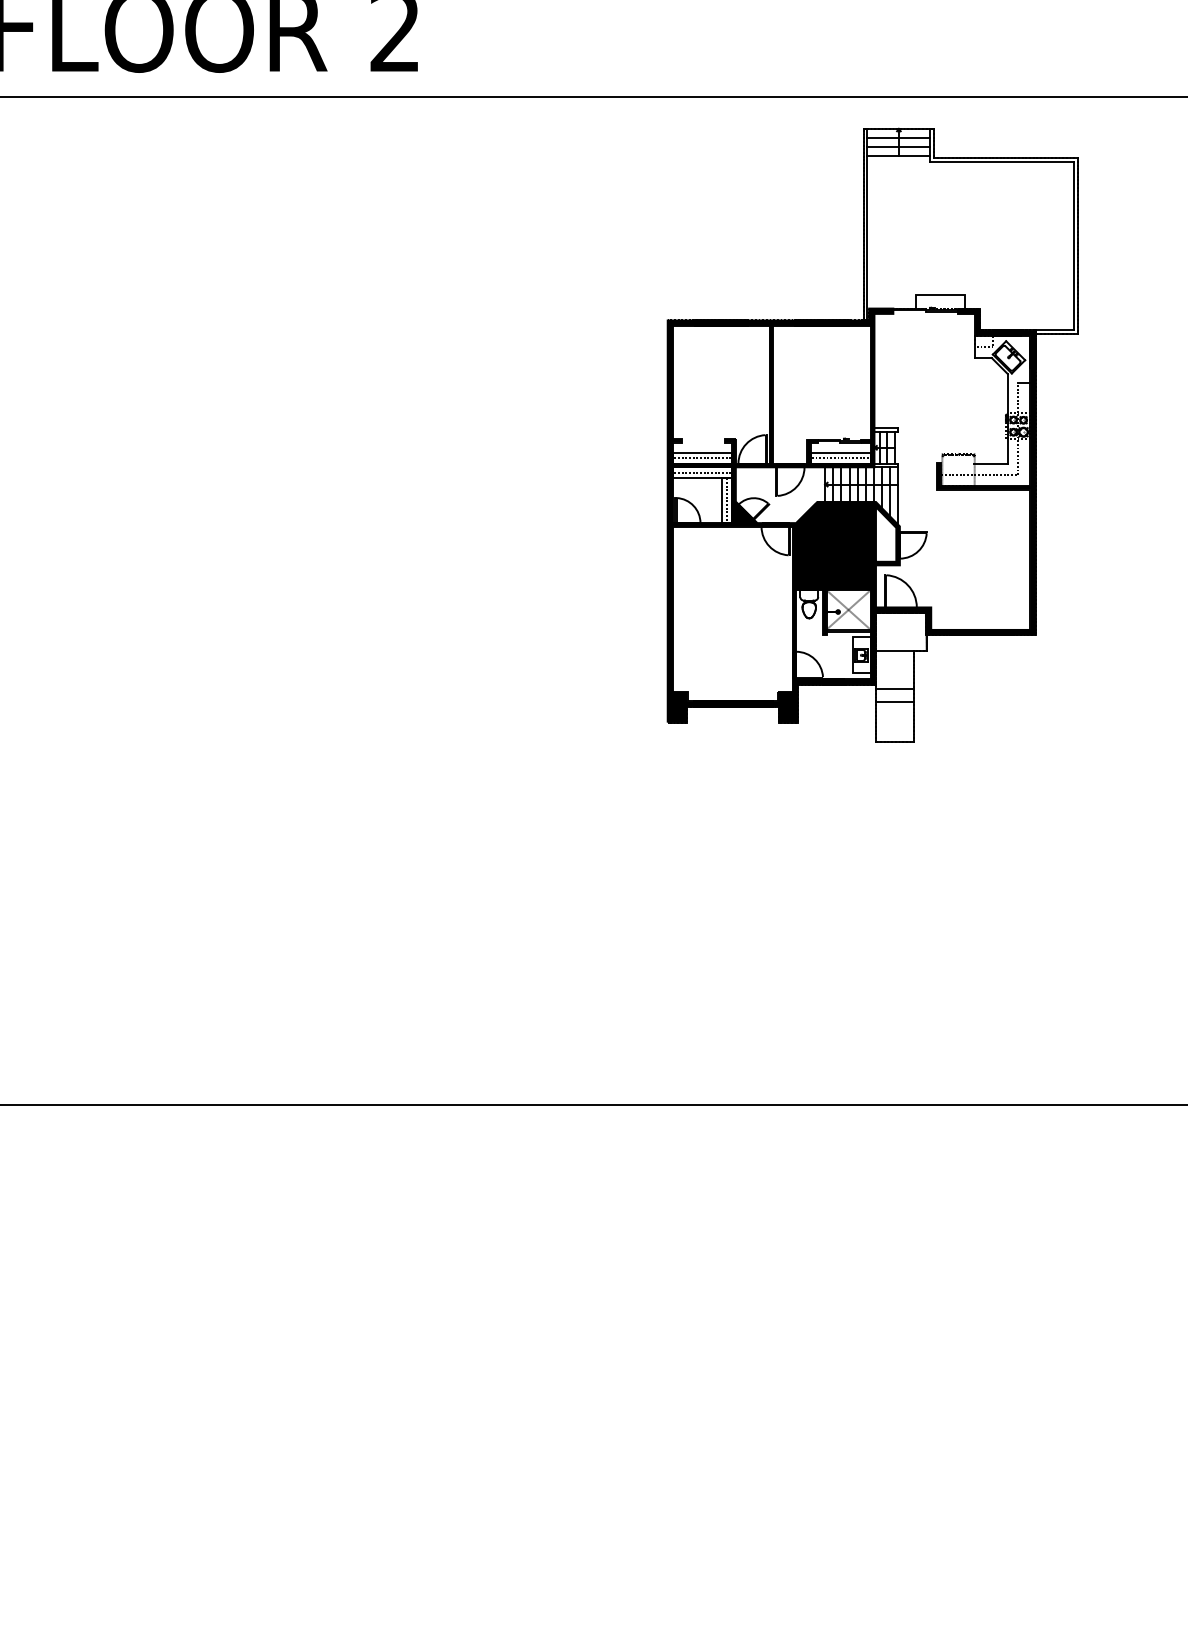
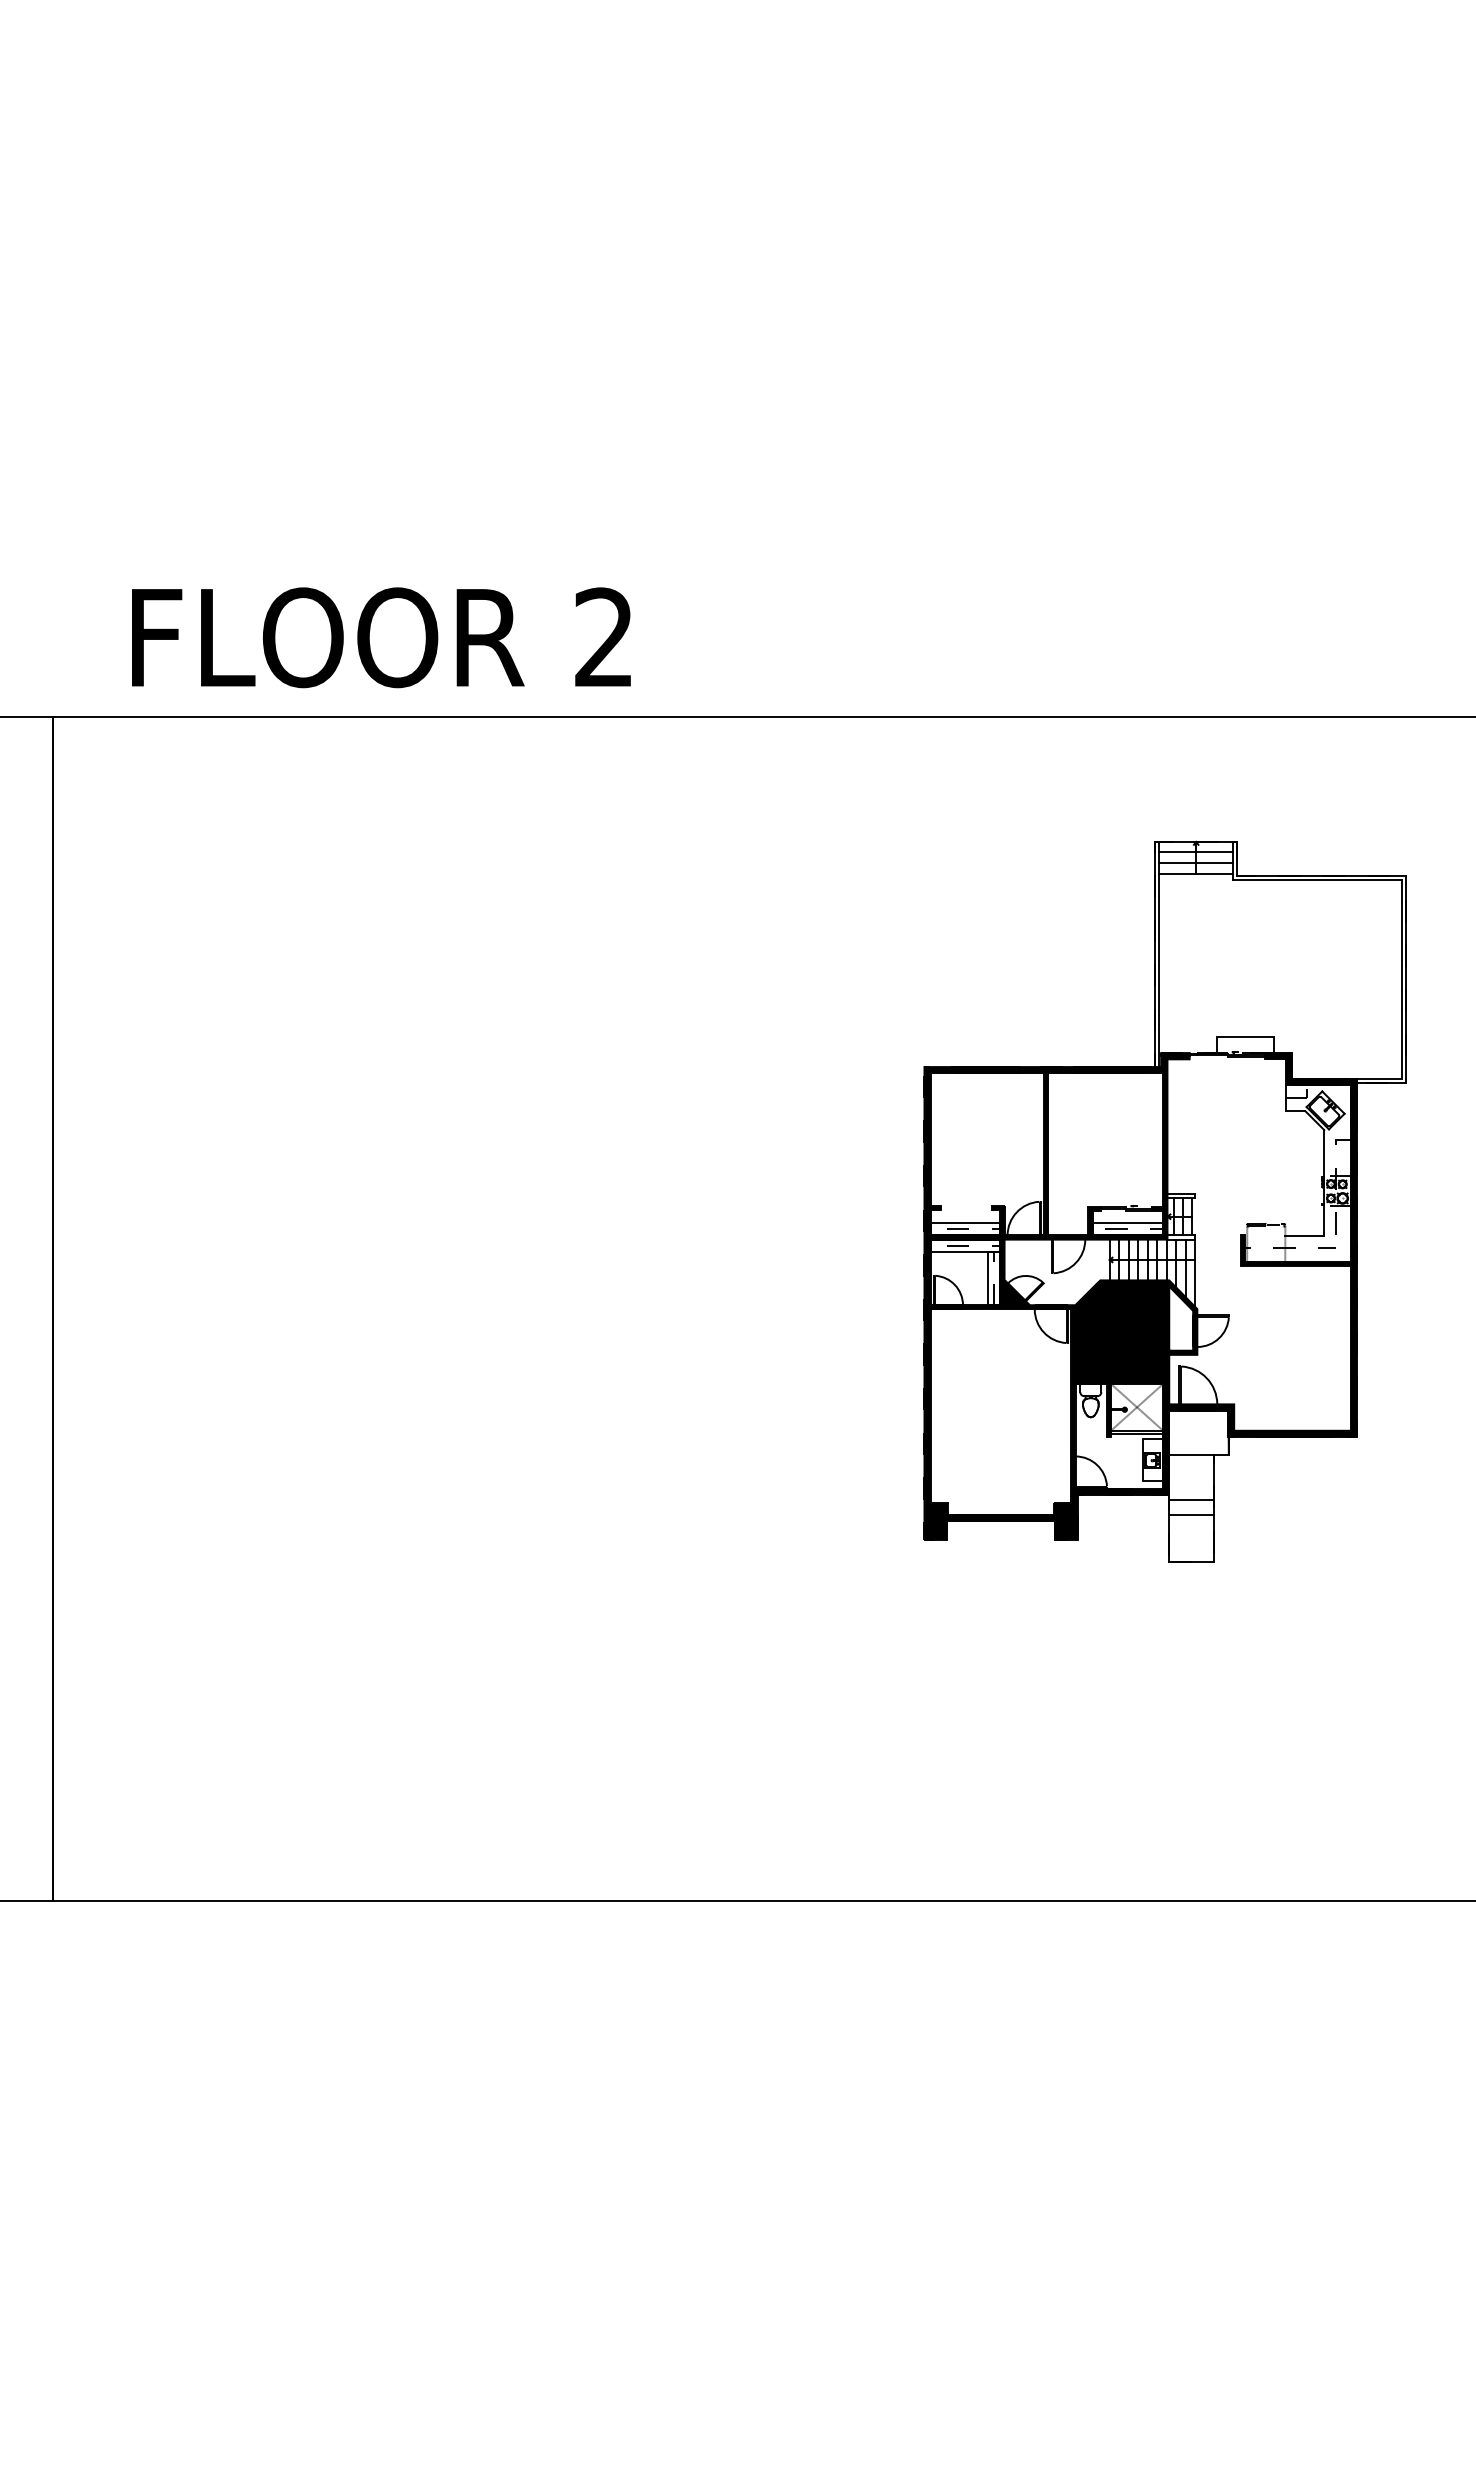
part: (871, 434) -> (1164, 1201), moved

